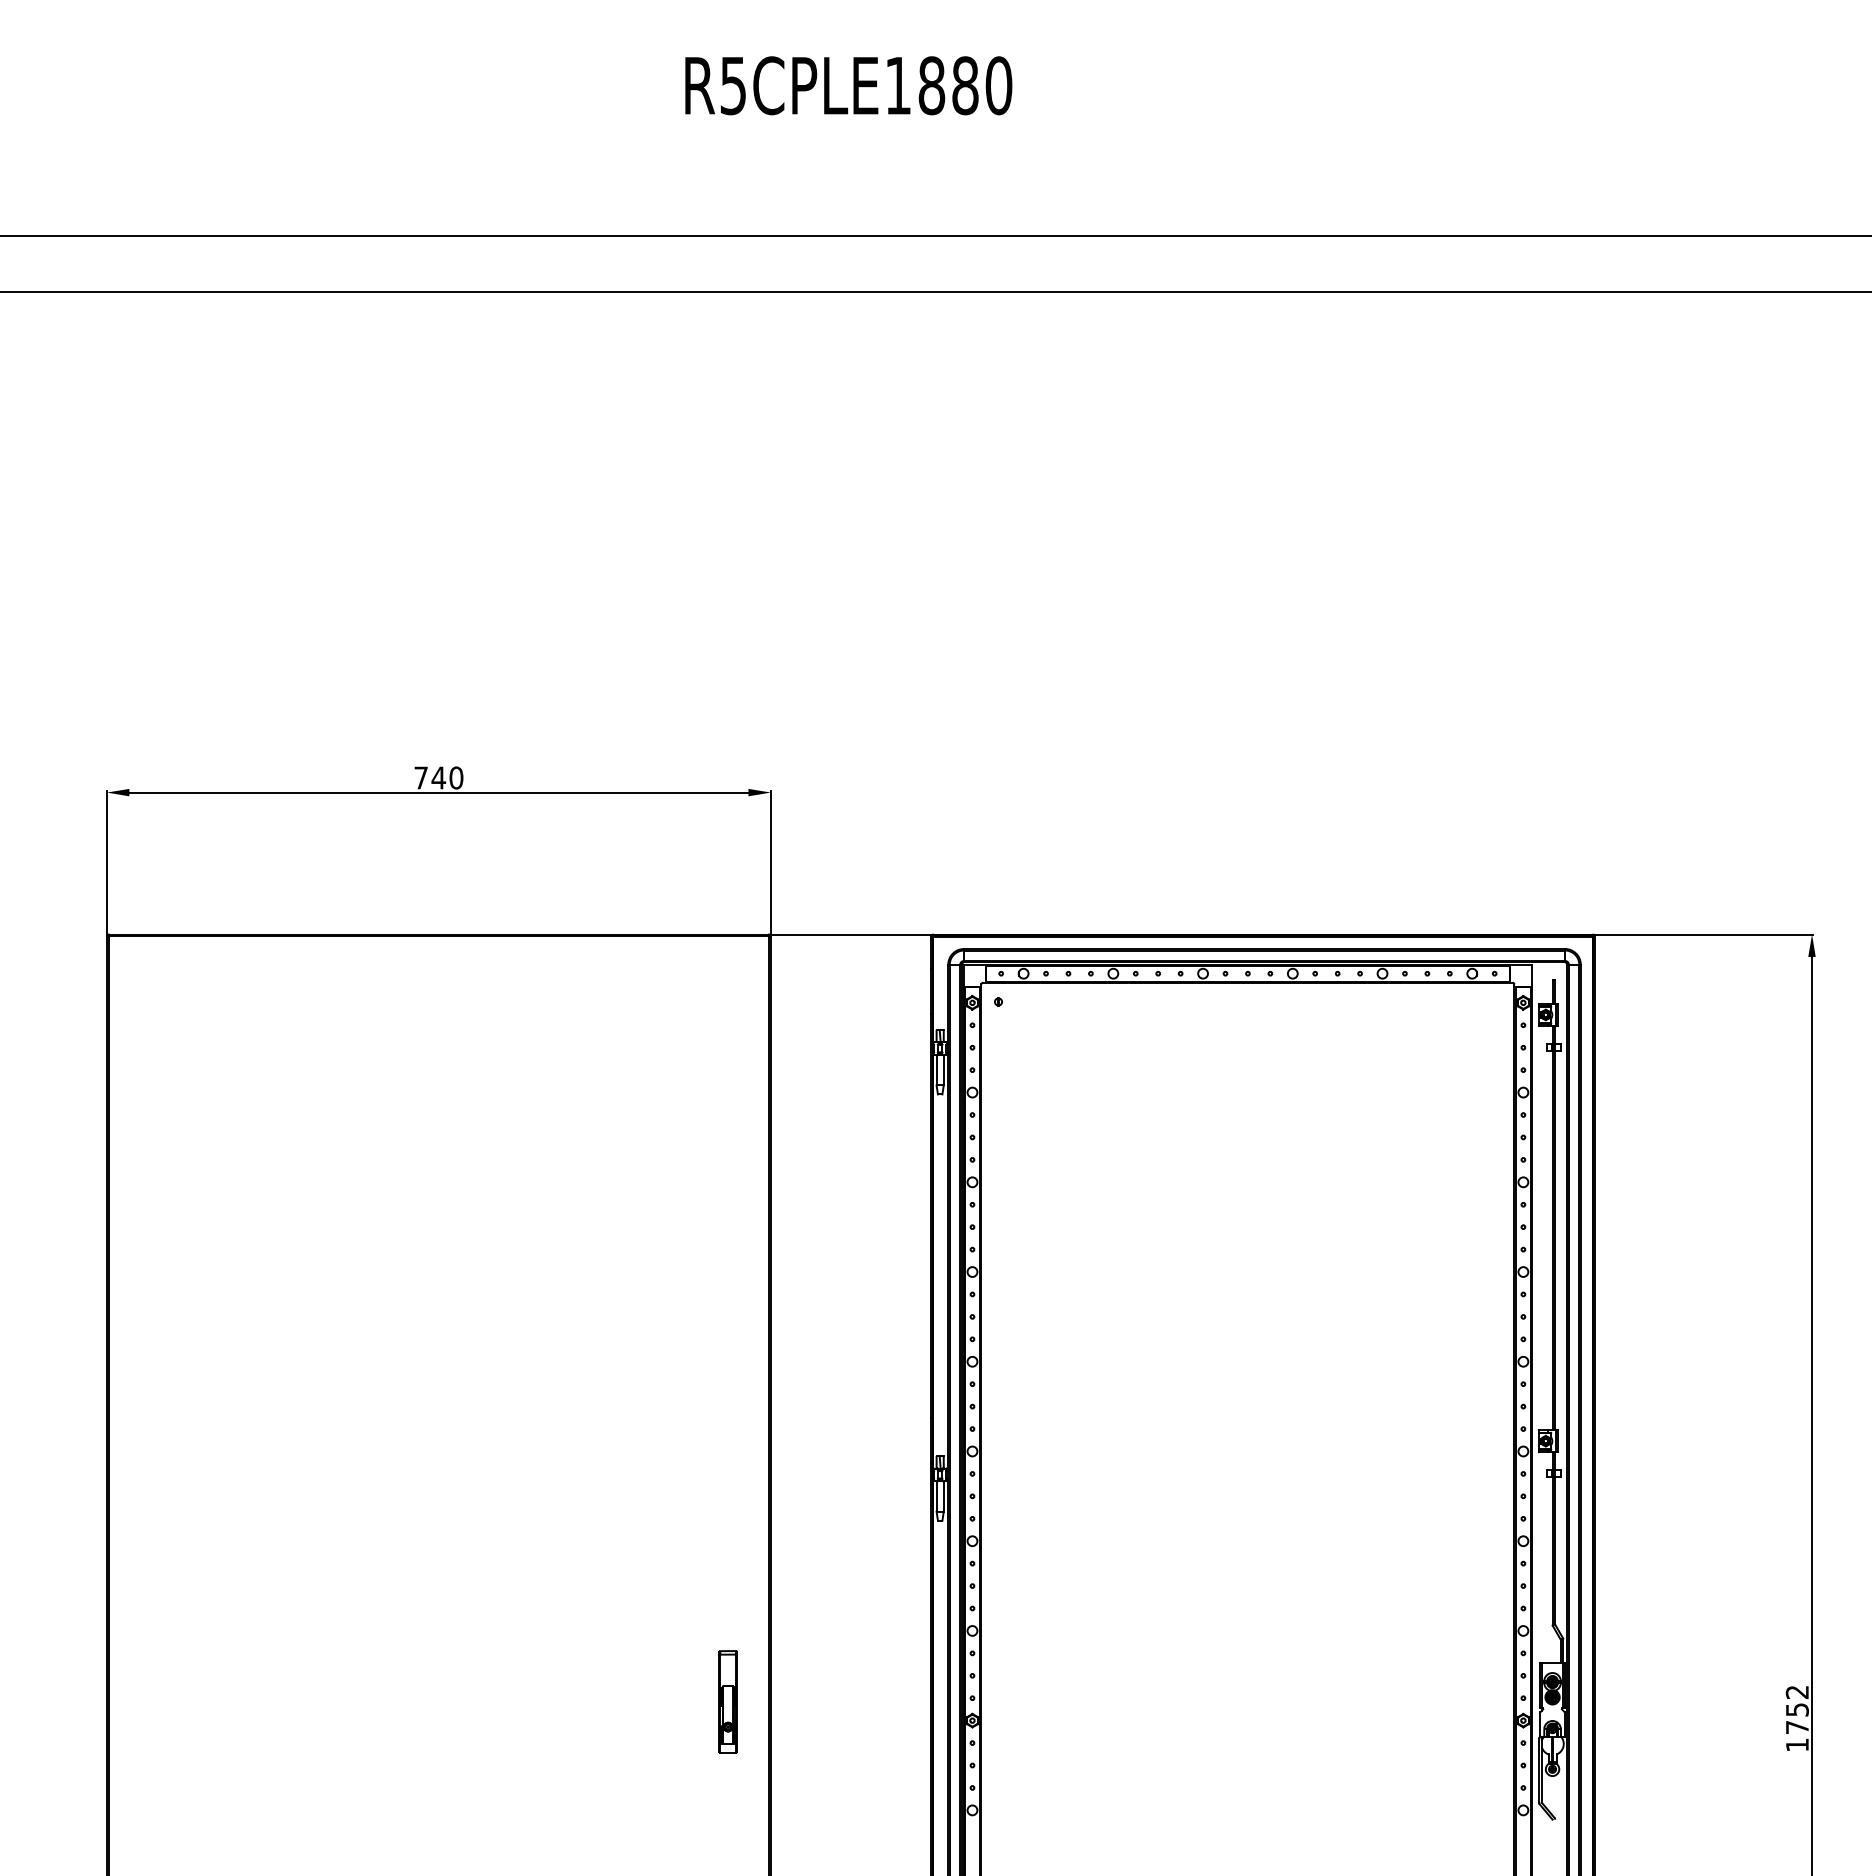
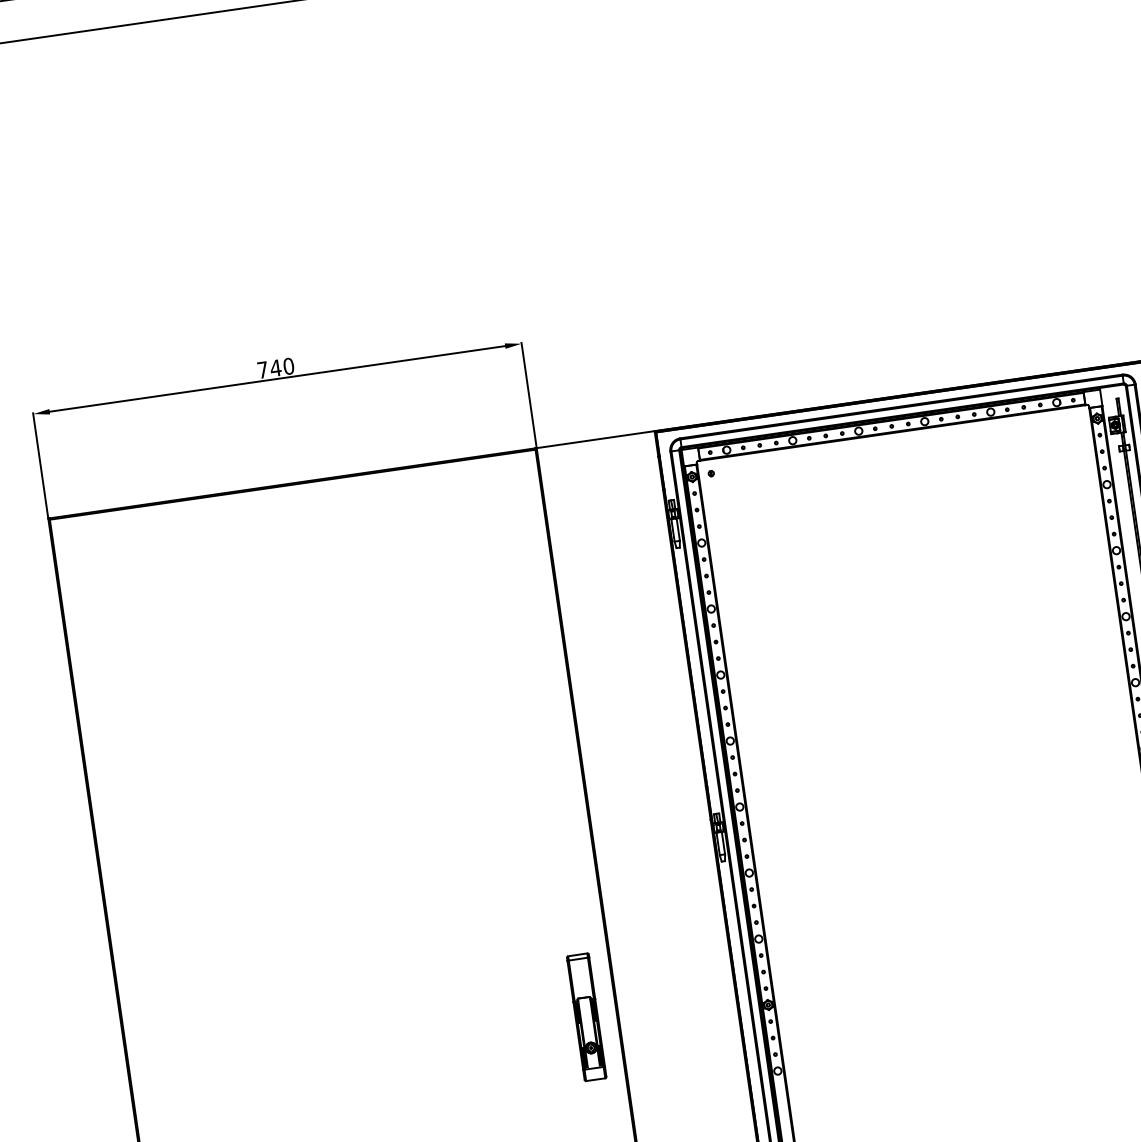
part: (727, 1701) -> (586, 1016), size x1.67

